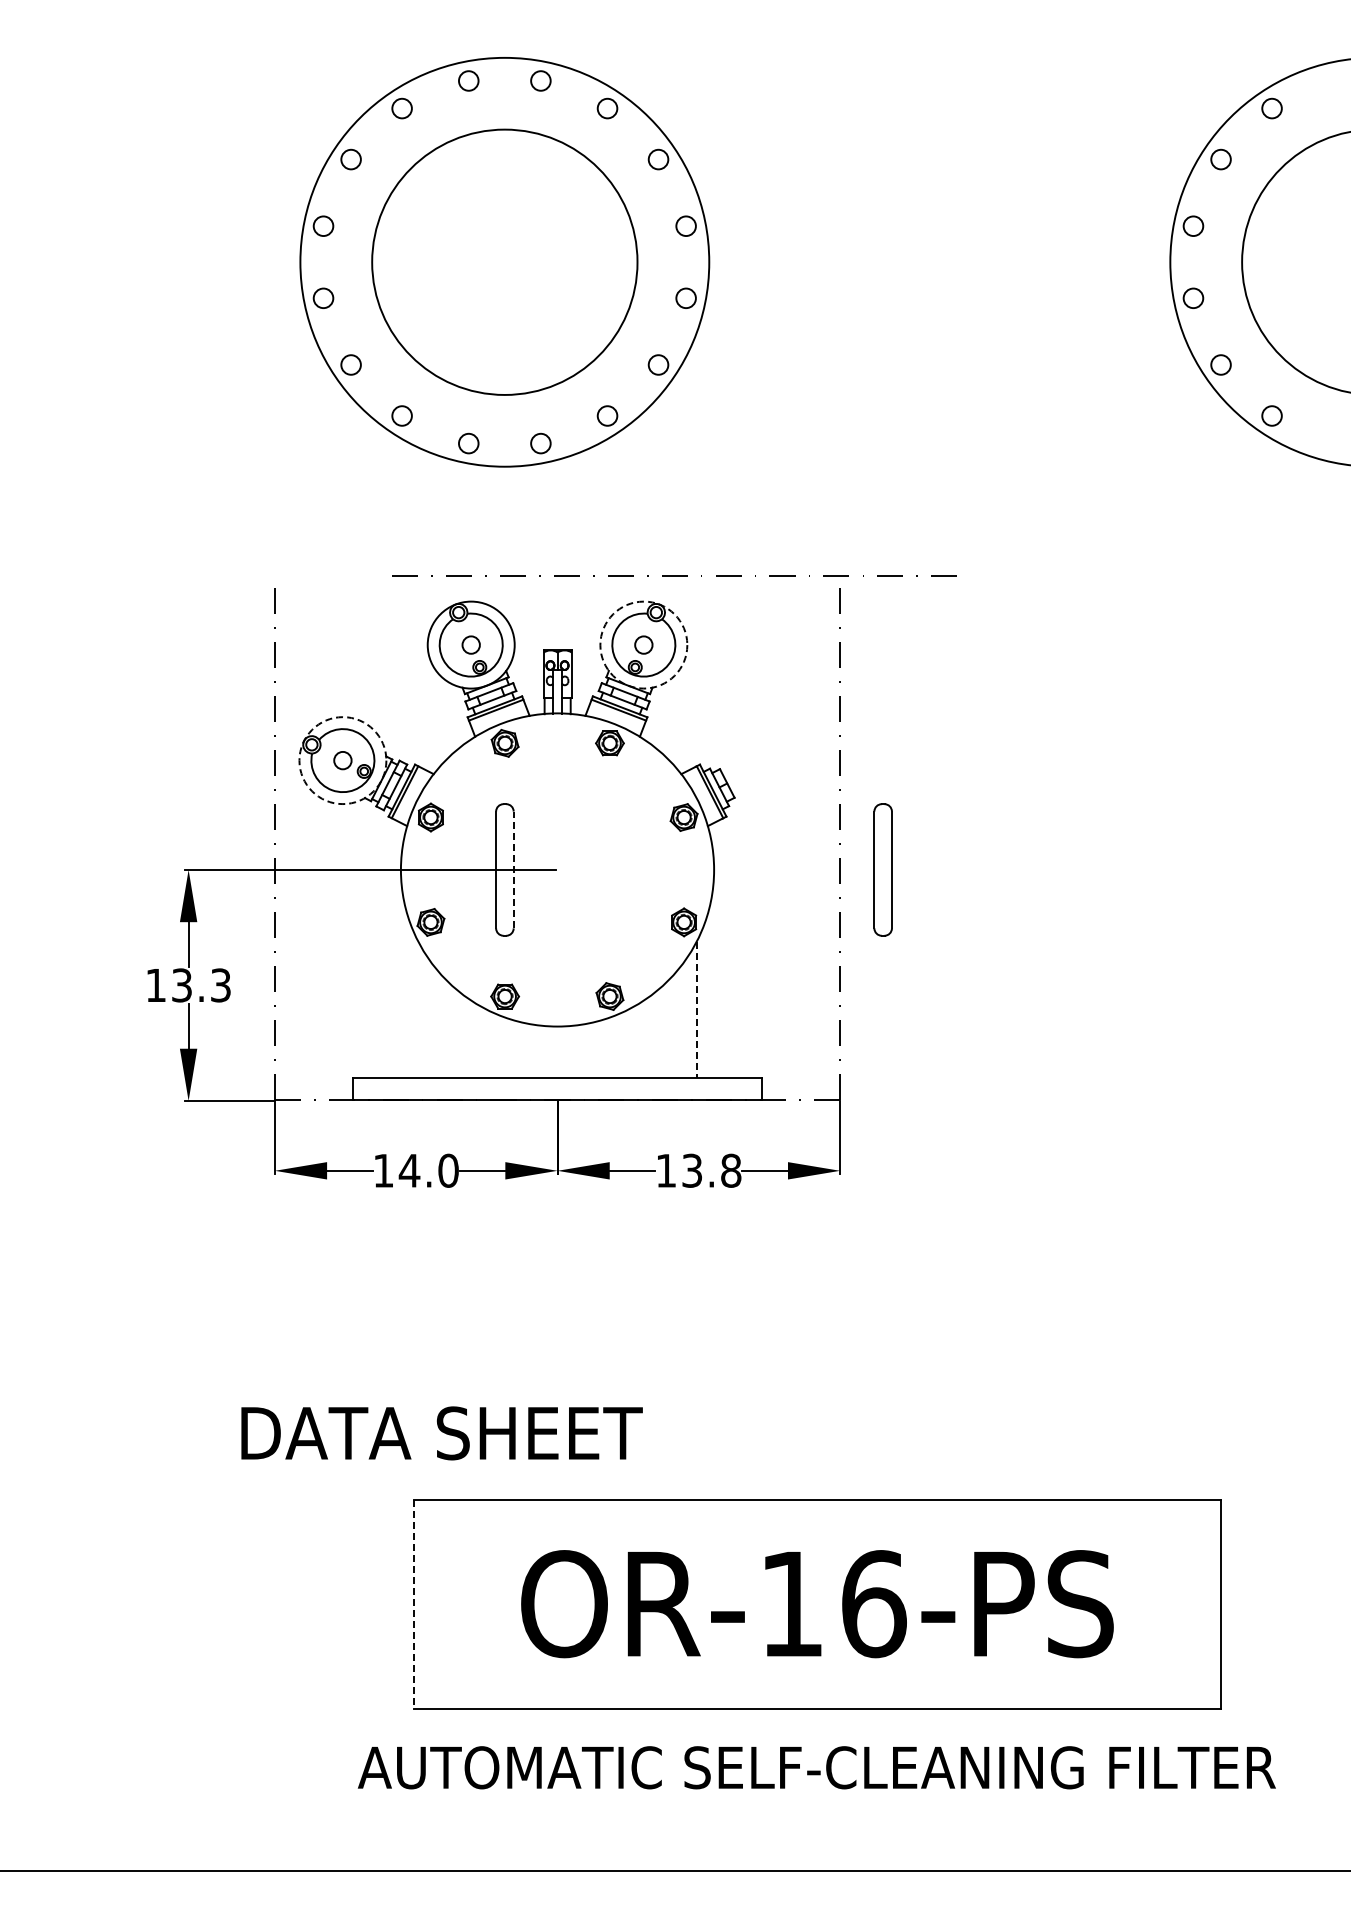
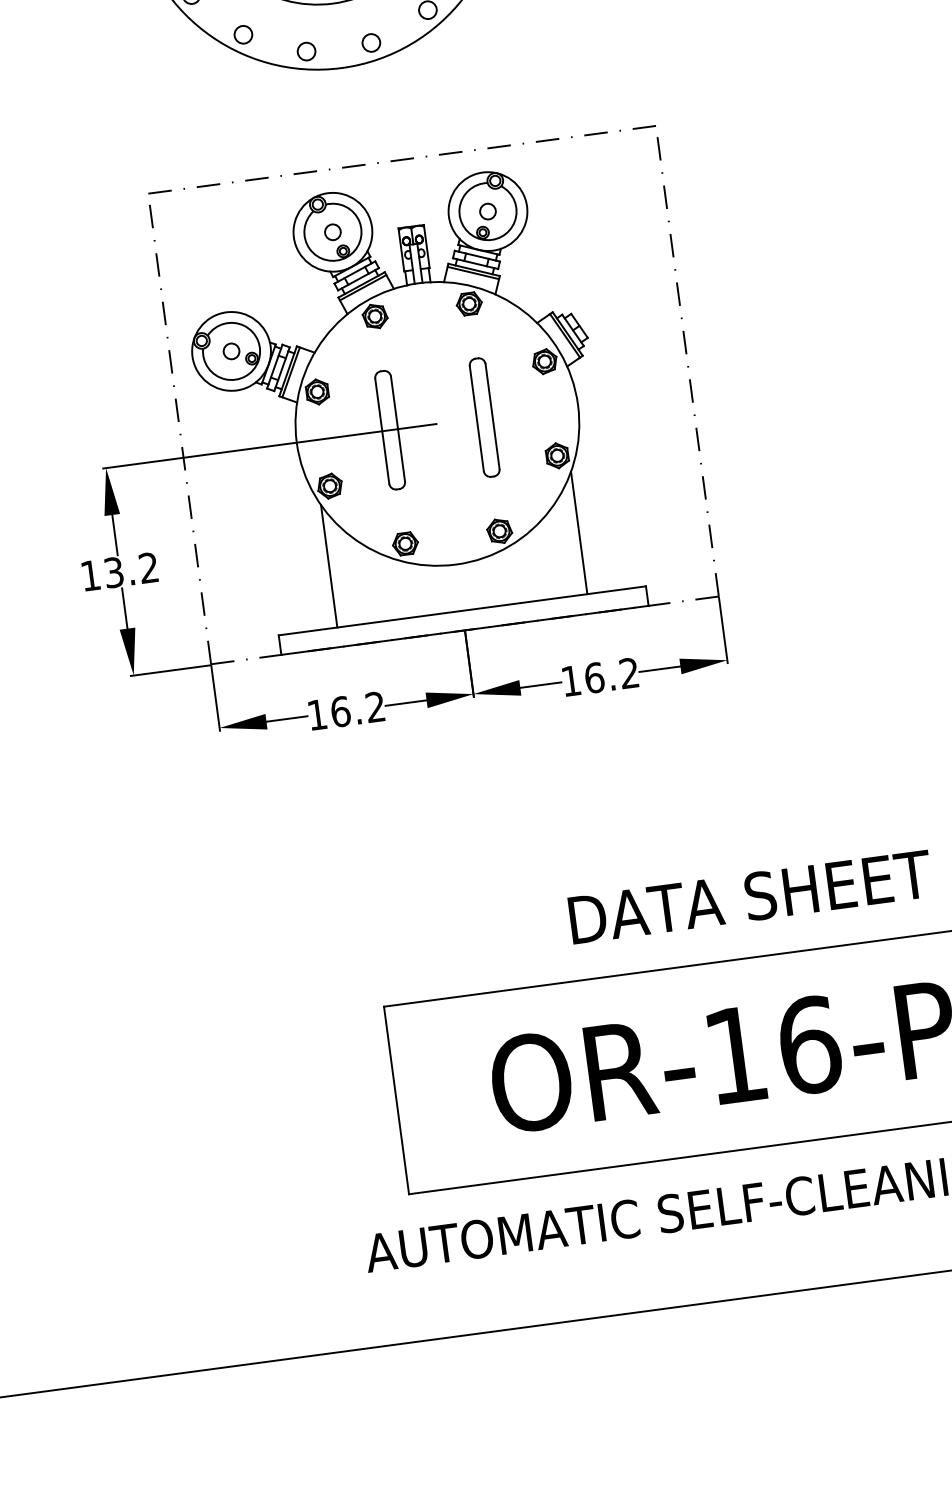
line: (674, 575) -> (402, 159), moved
circle: (643, 644) -> (487, 211), dashed -> solid
circle: (342, 760) -> (231, 351), dashed -> solid
line: (513, 869) -> (397, 428), dashed -> solid
part: (882, 869) -> (484, 417), moved
text: (220, 985) -> (148, 568), 13.3 -> 13.2
line: (418, 1009) -> (329, 565), added
line: (696, 1010) -> (579, 533), dashed -> solid
text: (428, 1170) -> (357, 709), 14.0 -> 16.2
text: (711, 1170) -> (611, 675), 13.8 -> 16.2
text: (441, 1433) -> (750, 897), moved
line: (414, 1604) -> (396, 1100), dashed -> solid

